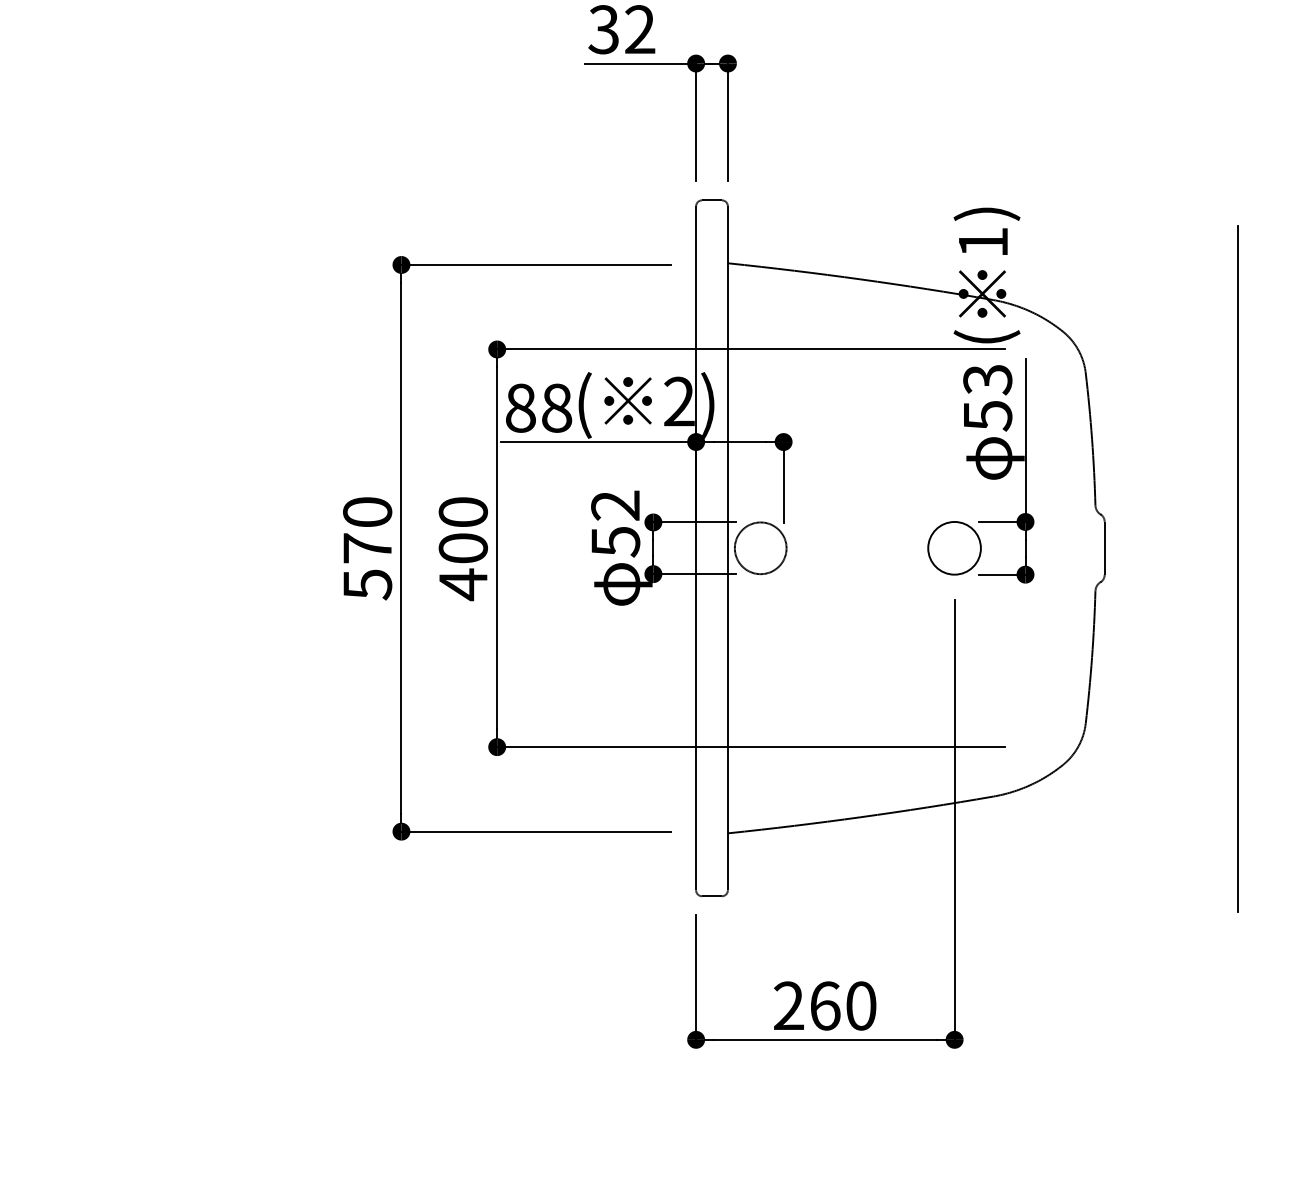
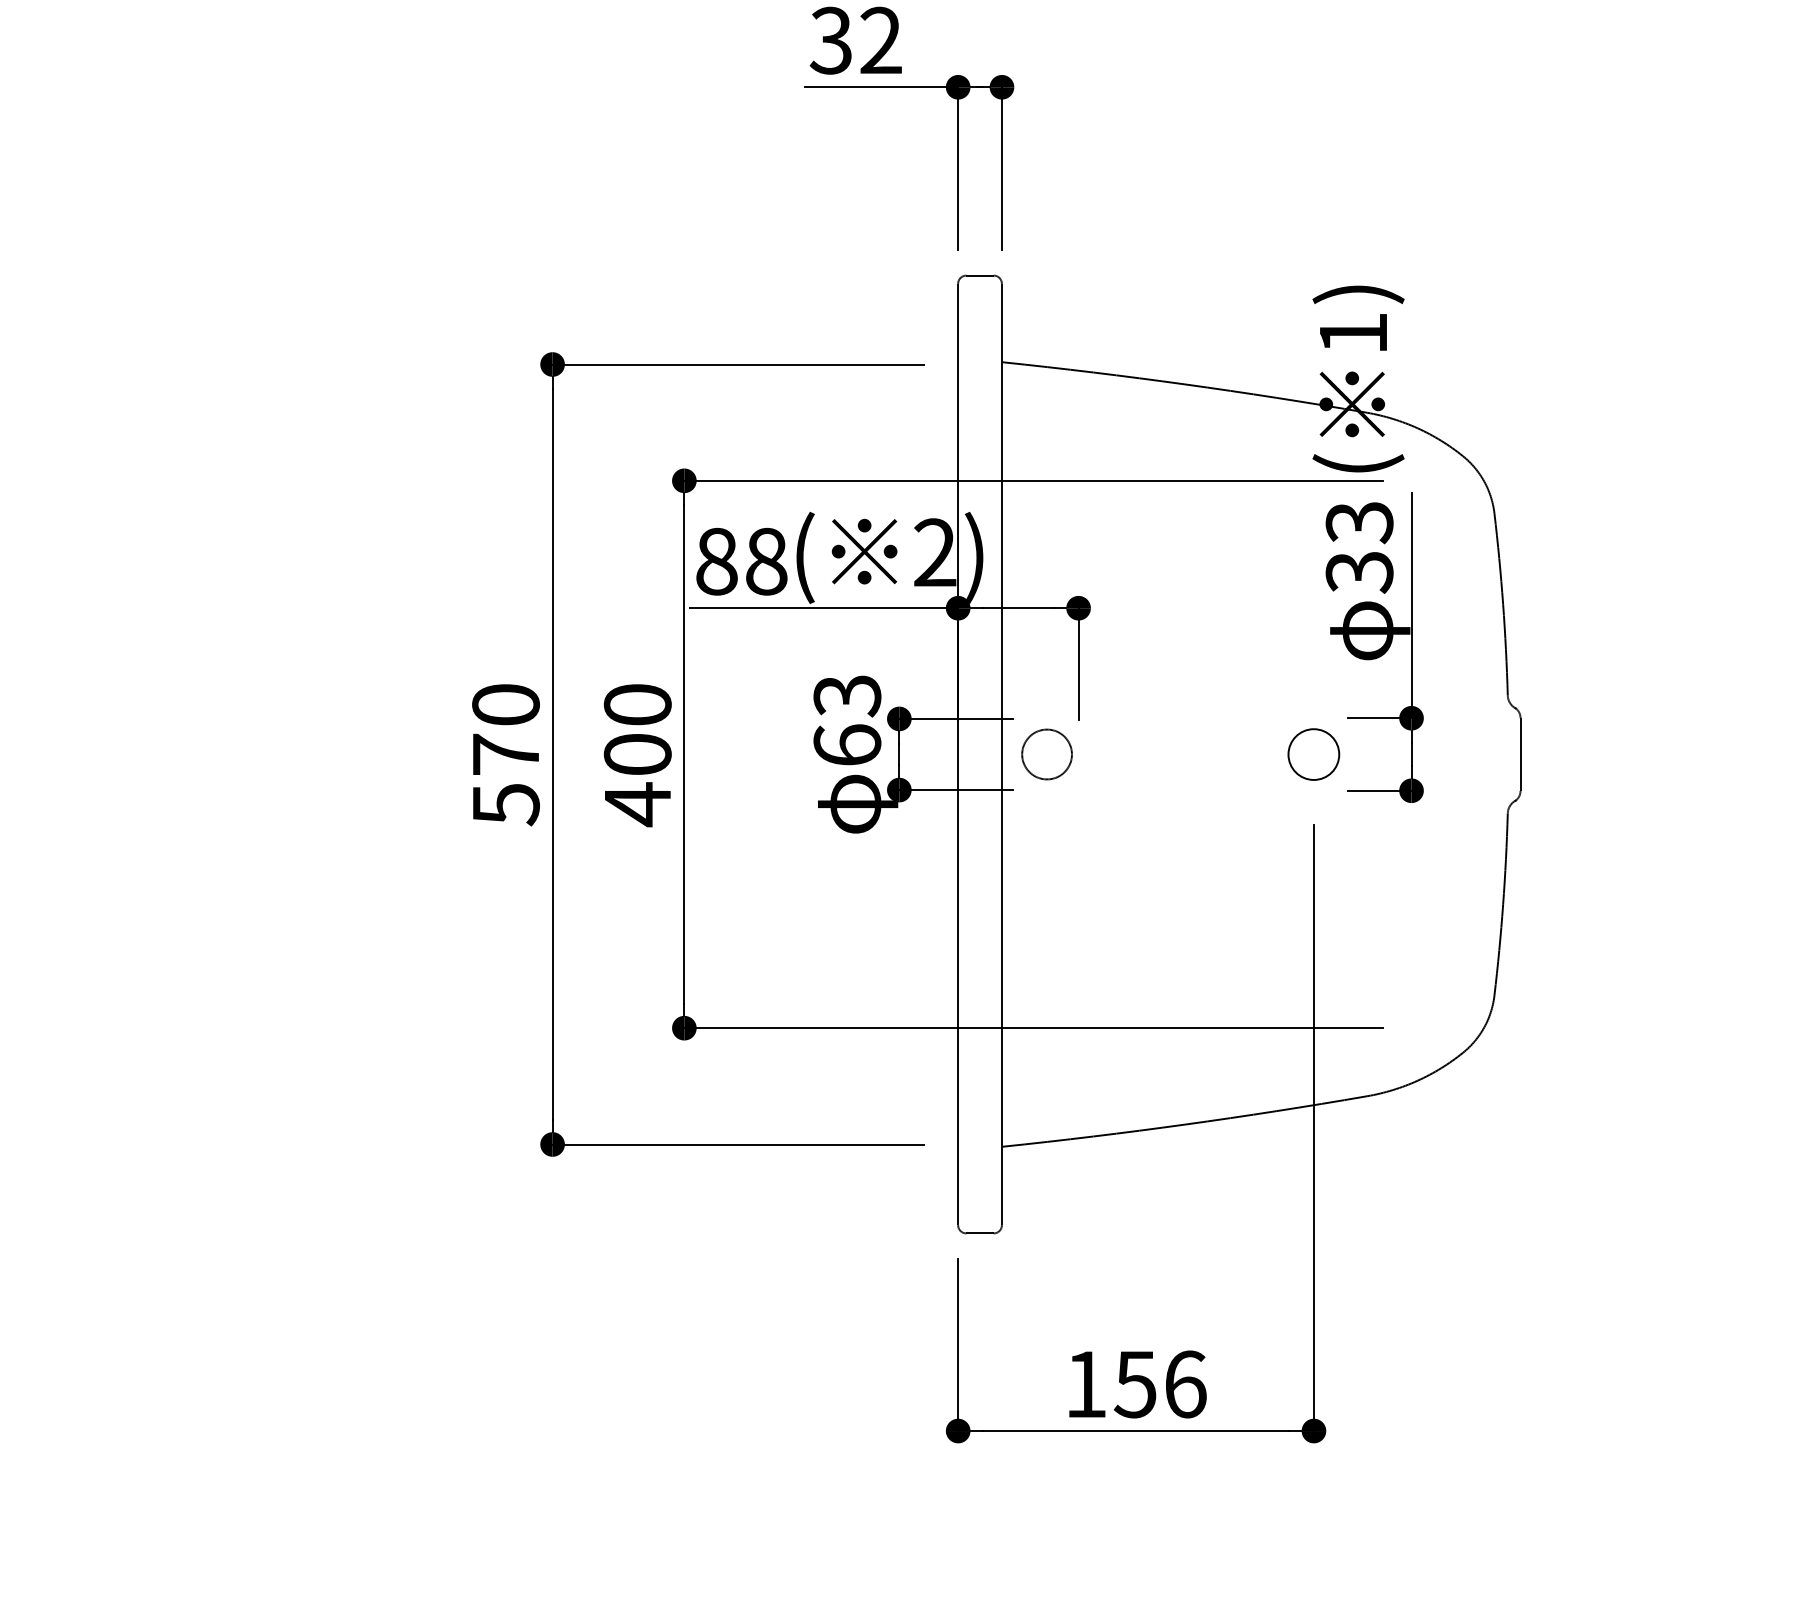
text: (987, 416) -> (1359, 573), 53 -> 33
text: (615, 523) -> (847, 720), 52 -> 63
circle: (760, 548) -> (1046, 754), size x0.7
circle: (954, 548) -> (1313, 754), size x0.7
line: (1237, 569) -> (1703, 783), removed
text: (825, 1005) -> (1136, 1383), 260 -> 156

